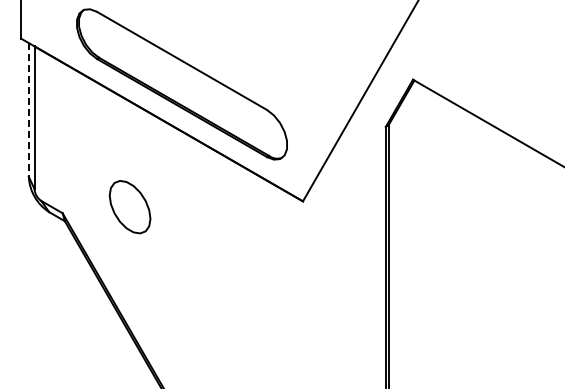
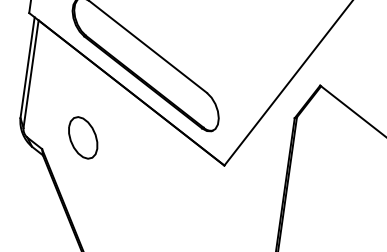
line: (28, 109) -> (27, 67), dashed -> solid
part: (129, 207) -> (82, 138), moved

